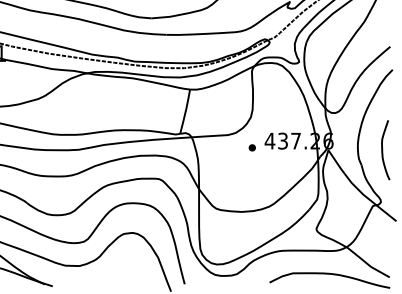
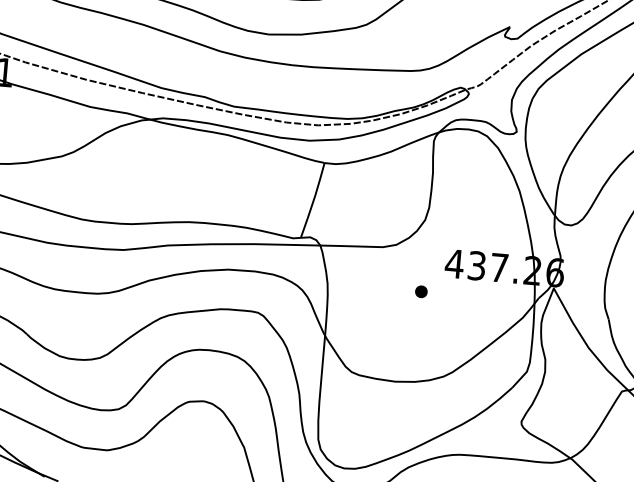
part: (251, 147) -> (420, 291), moved

